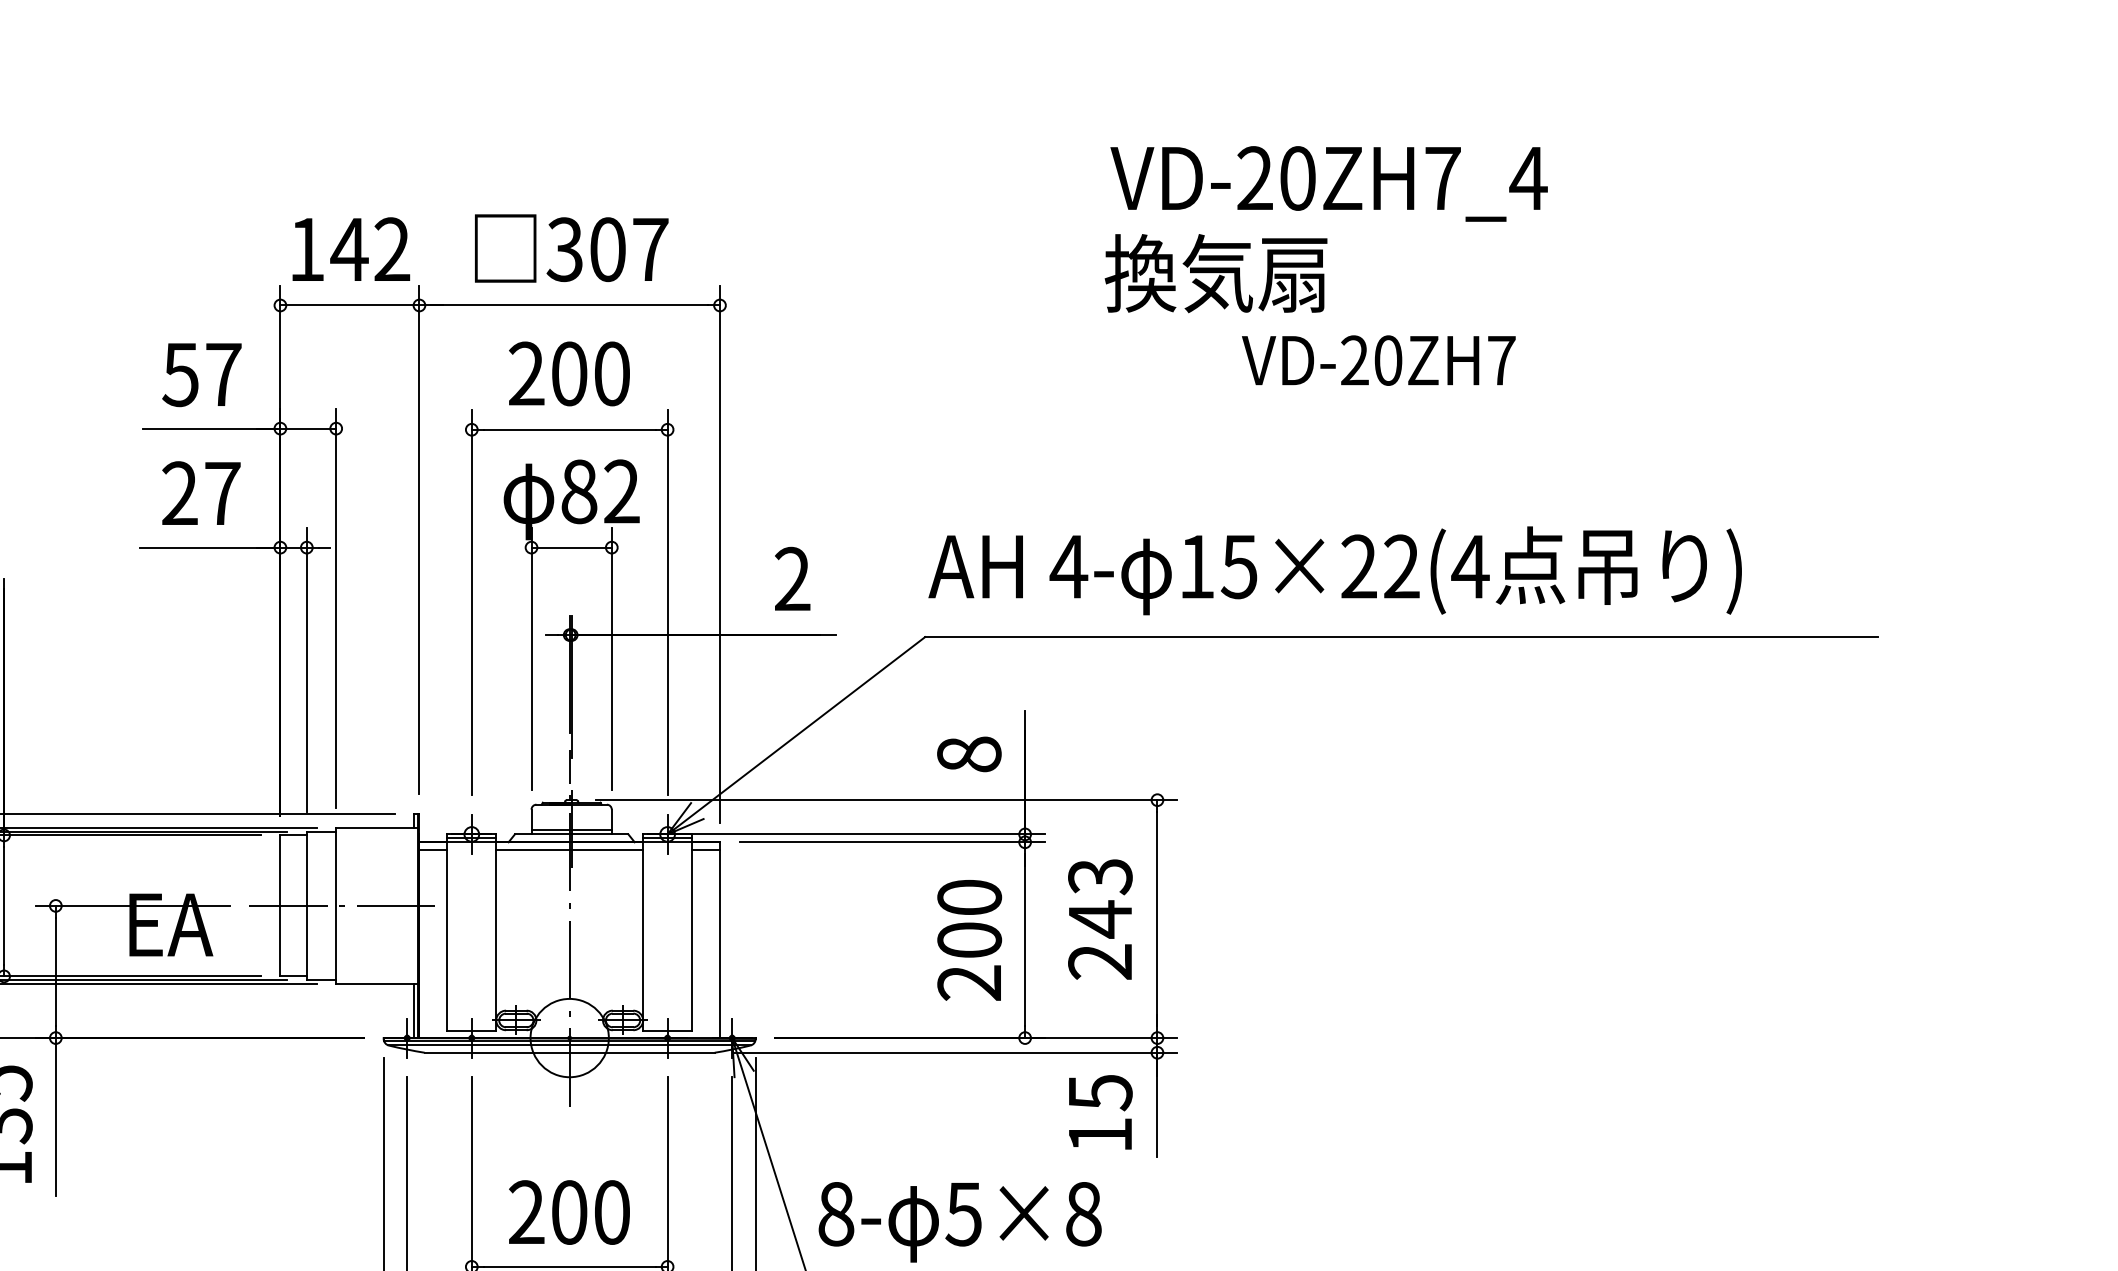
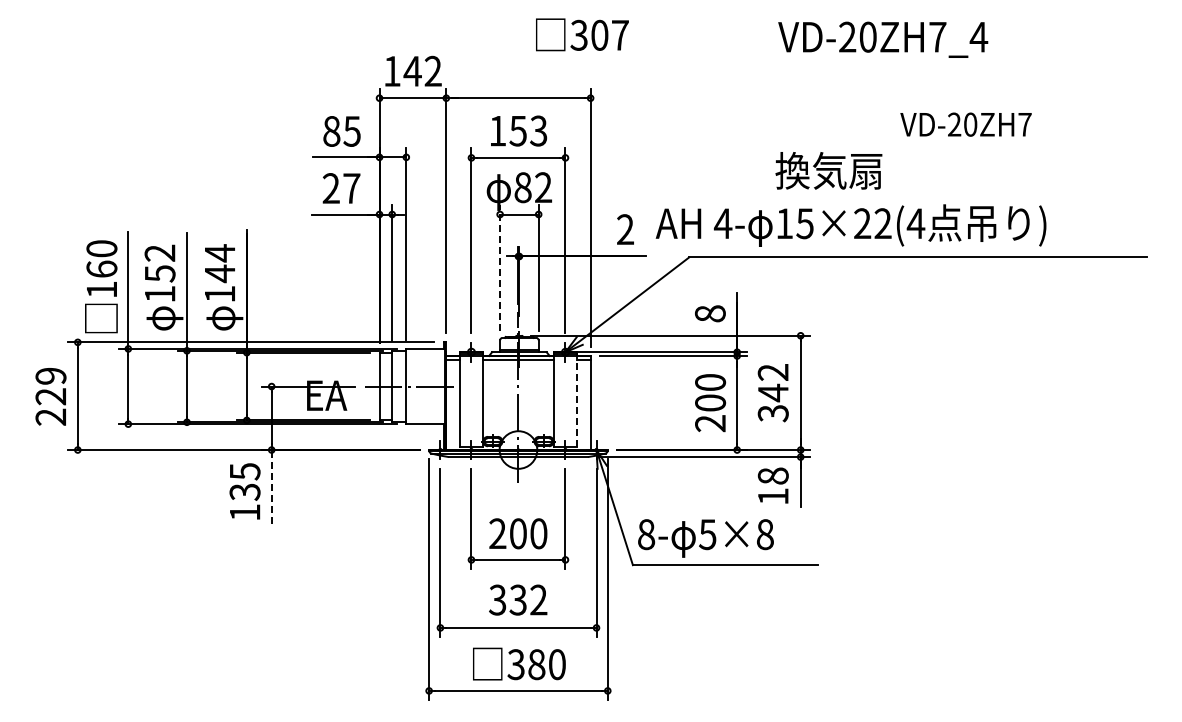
text: (571, 247) -> (582, 34), moved
text: (1215, 272) -> (828, 170), moved
text: (1377, 360) -> (965, 124), moved
text: (569, 372) -> (518, 130), 200 -> 153
text: (201, 374) -> (341, 131), 57 -> 85
text: (1333, 570) -> (850, 225), moved
line: (532, 660) -> (500, 268), solid -> dashed
text: (1100, 920) -> (773, 393), 243 -> 342
line: (692, 930) -> (577, 398), solid -> dashed
text: (1098, 1093) -> (772, 476), 15 -> 18
line: (55, 1118) -> (271, 488), solid -> dashed

